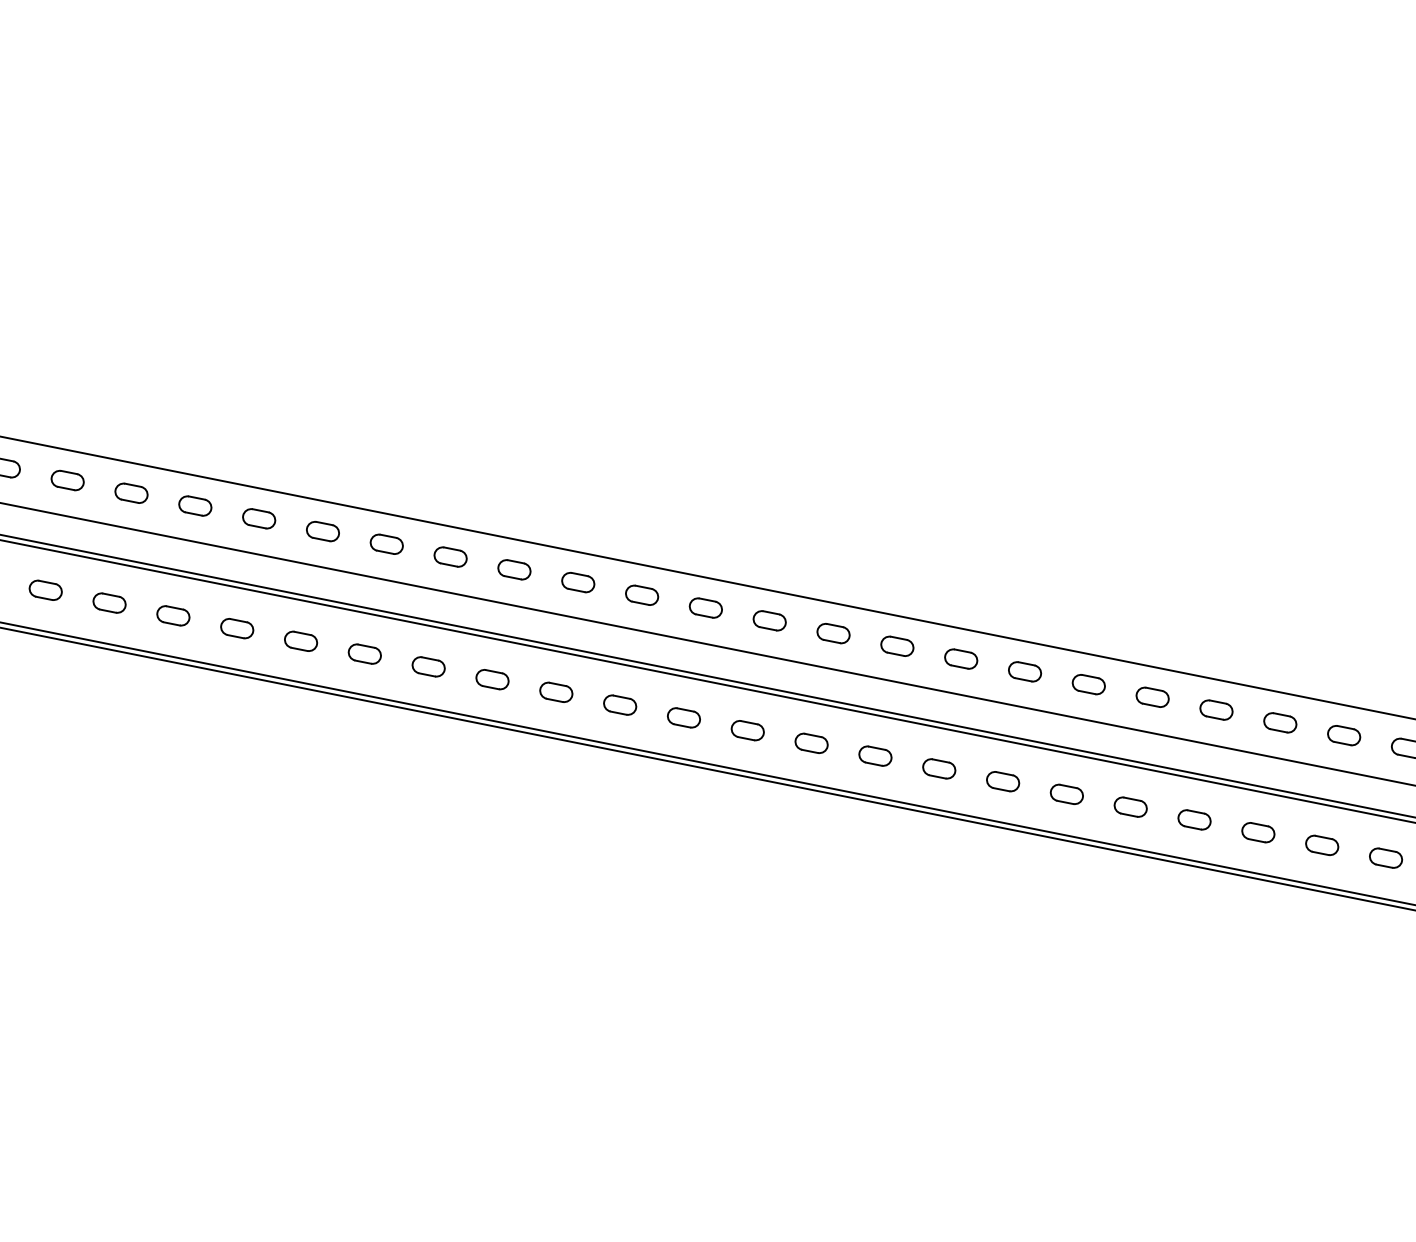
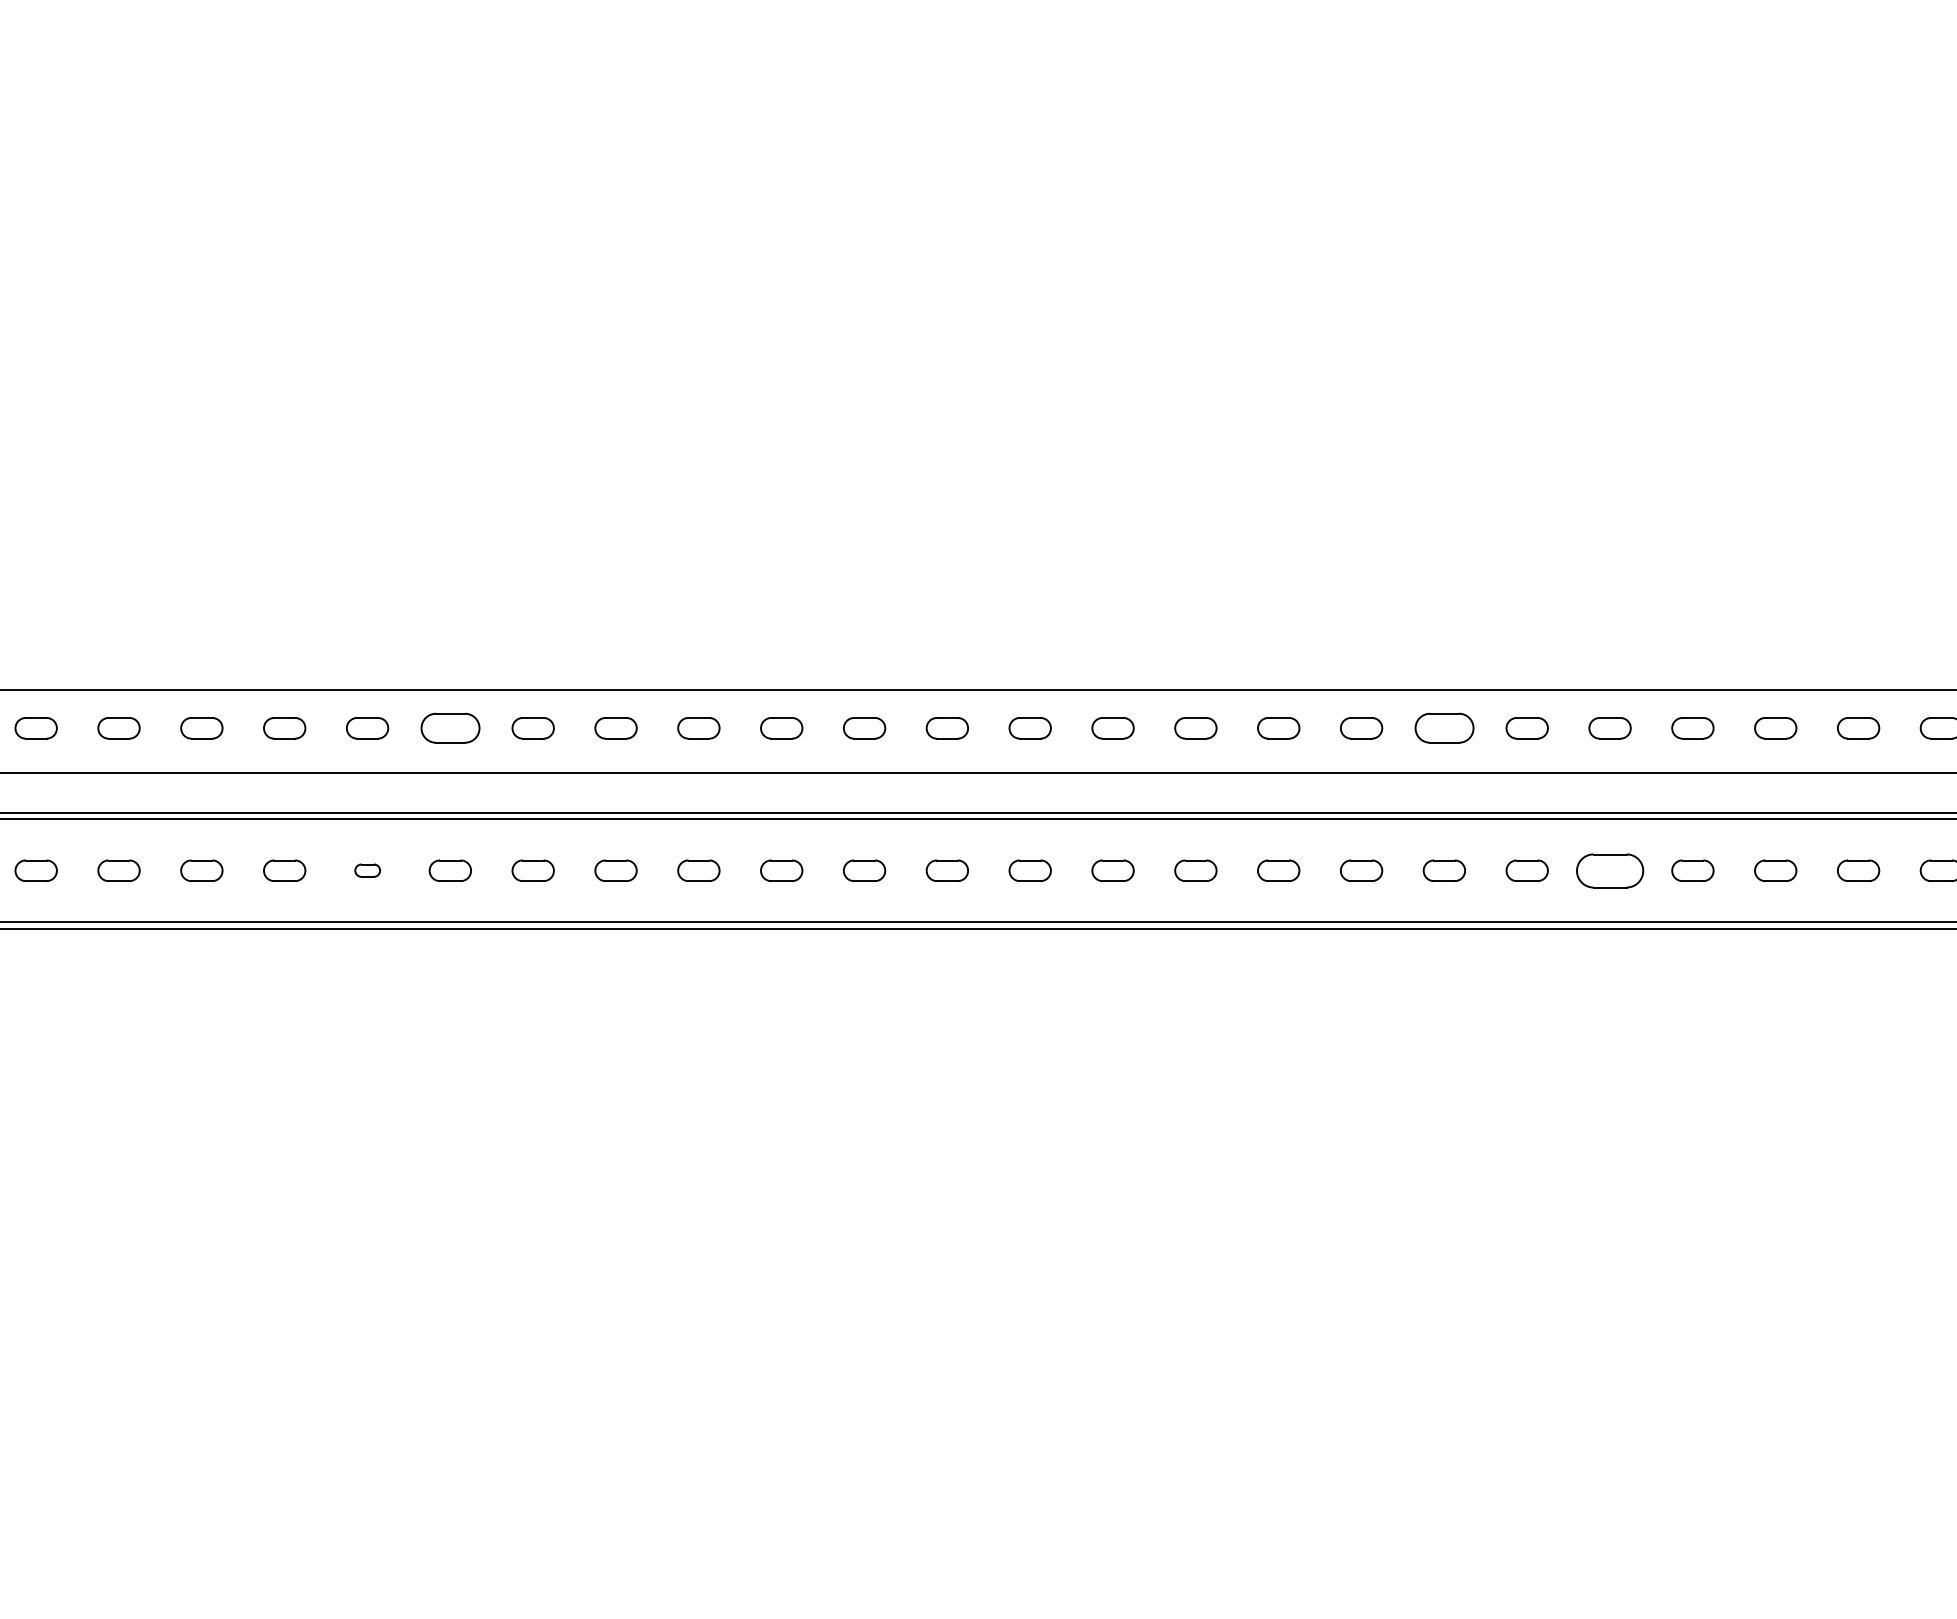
part: (258, 518) -> (449, 728), size x1.4
part: (173, 615) -> (367, 870), size x0.6
part: (1024, 671) -> (1443, 728), size x1.4
part: (1130, 806) -> (1609, 870), size x1.6

